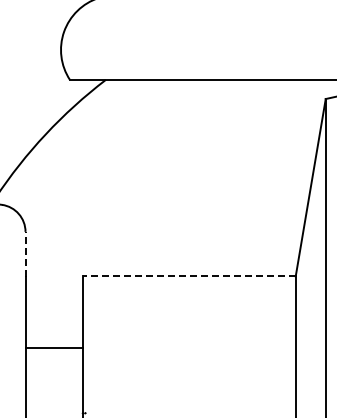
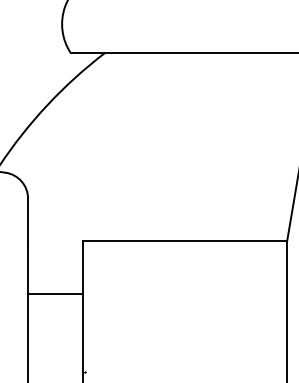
line: (25, 254) -> (28, 220), dashed -> solid
line: (188, 276) -> (184, 241), dashed -> solid
line: (53, 348) -> (54, 294), moved

